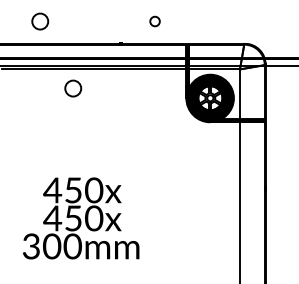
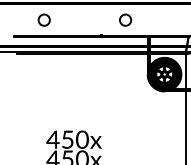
circle: (154, 21) -> (125, 20), size x1.67
circle: (73, 88) -> (67, 67), removed

